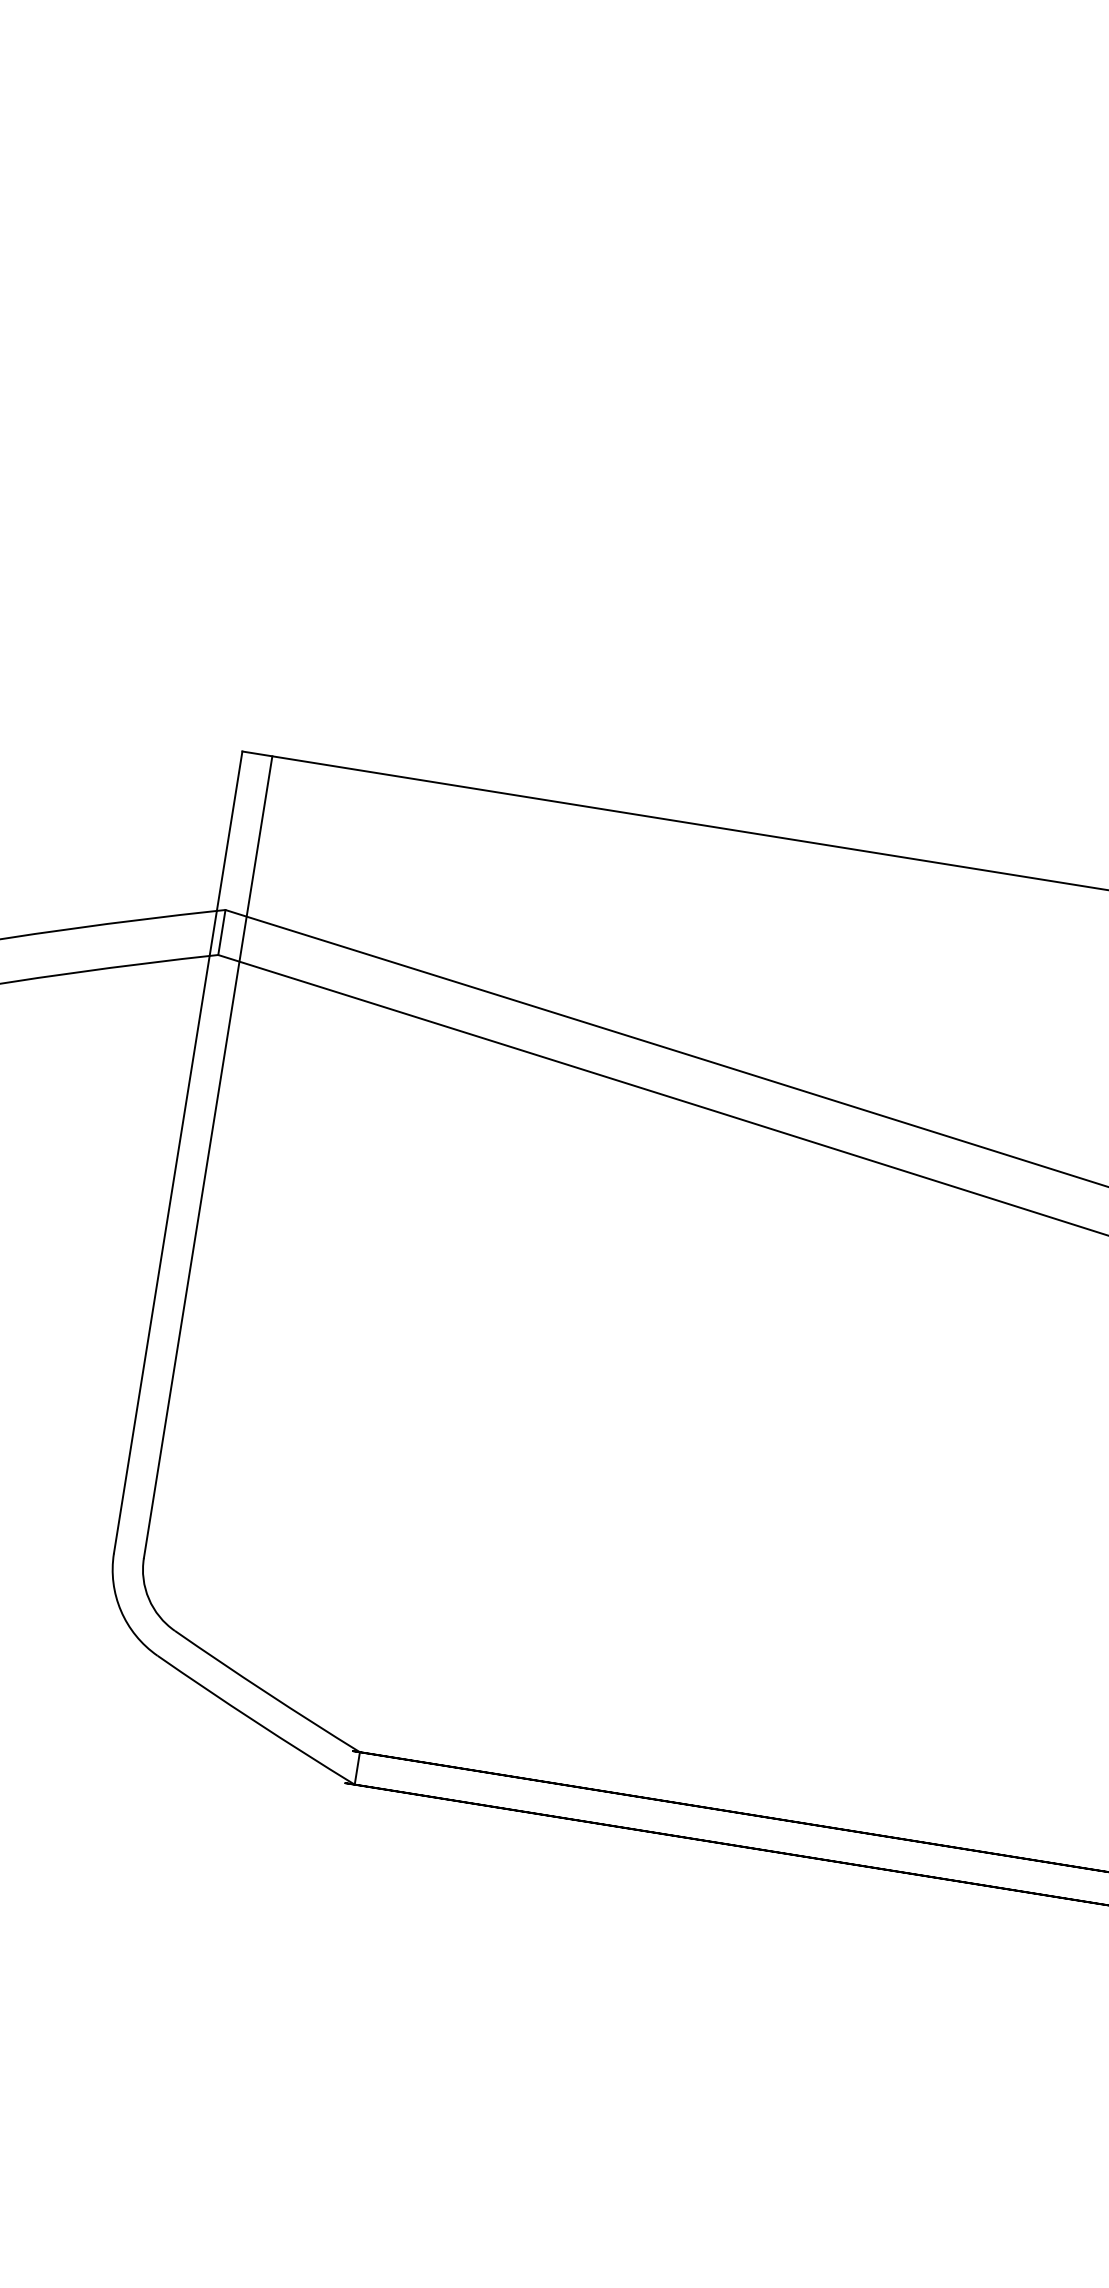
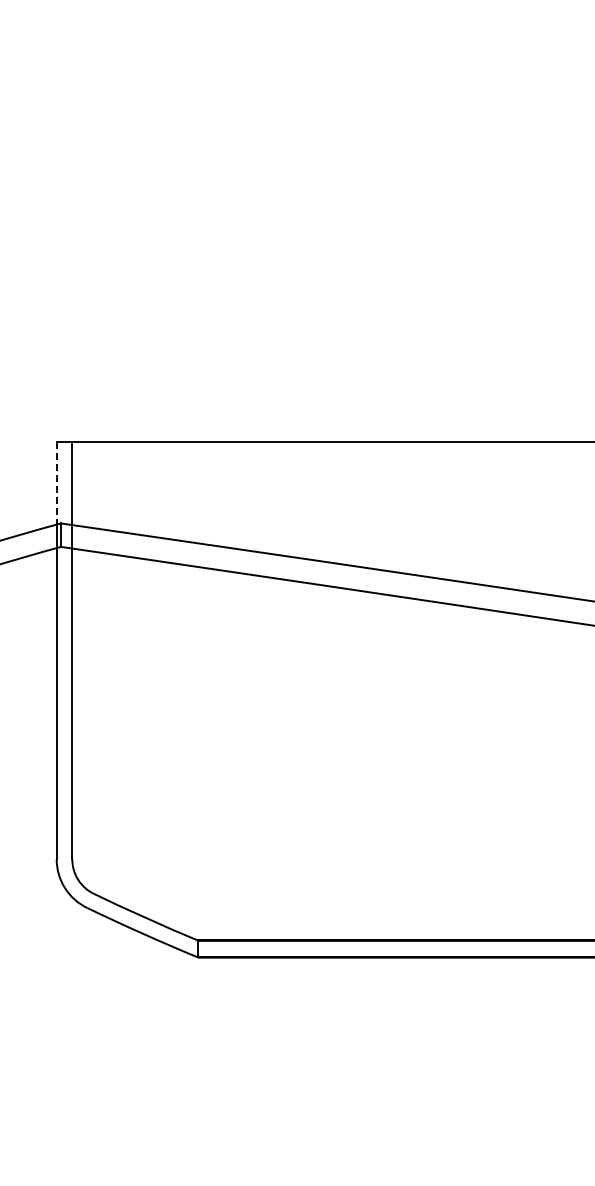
line: (229, 831) -> (56, 483), solid -> dashed

